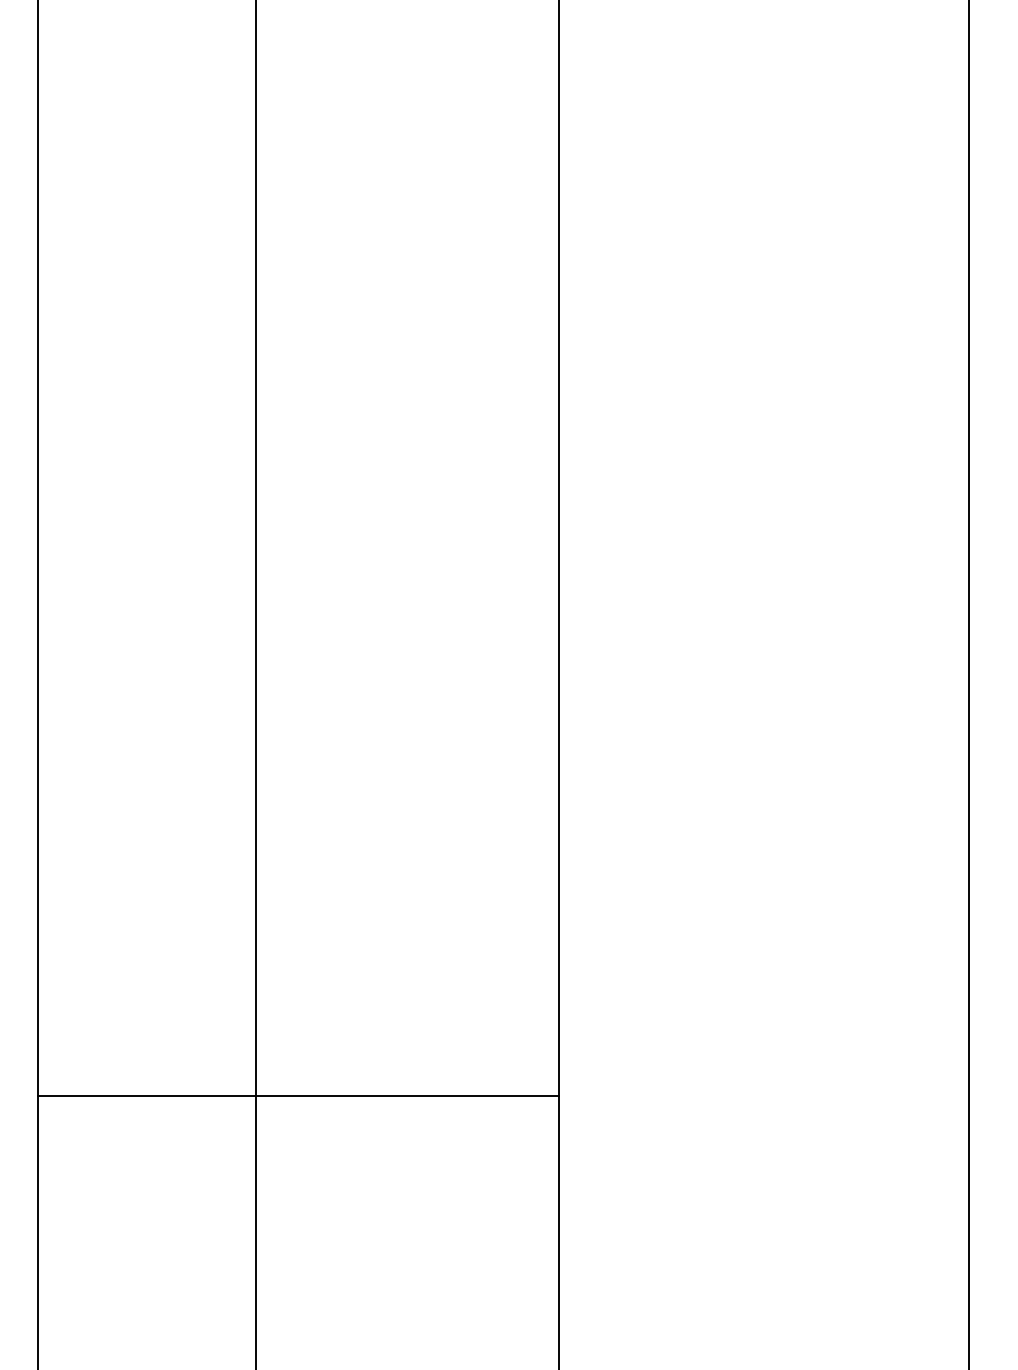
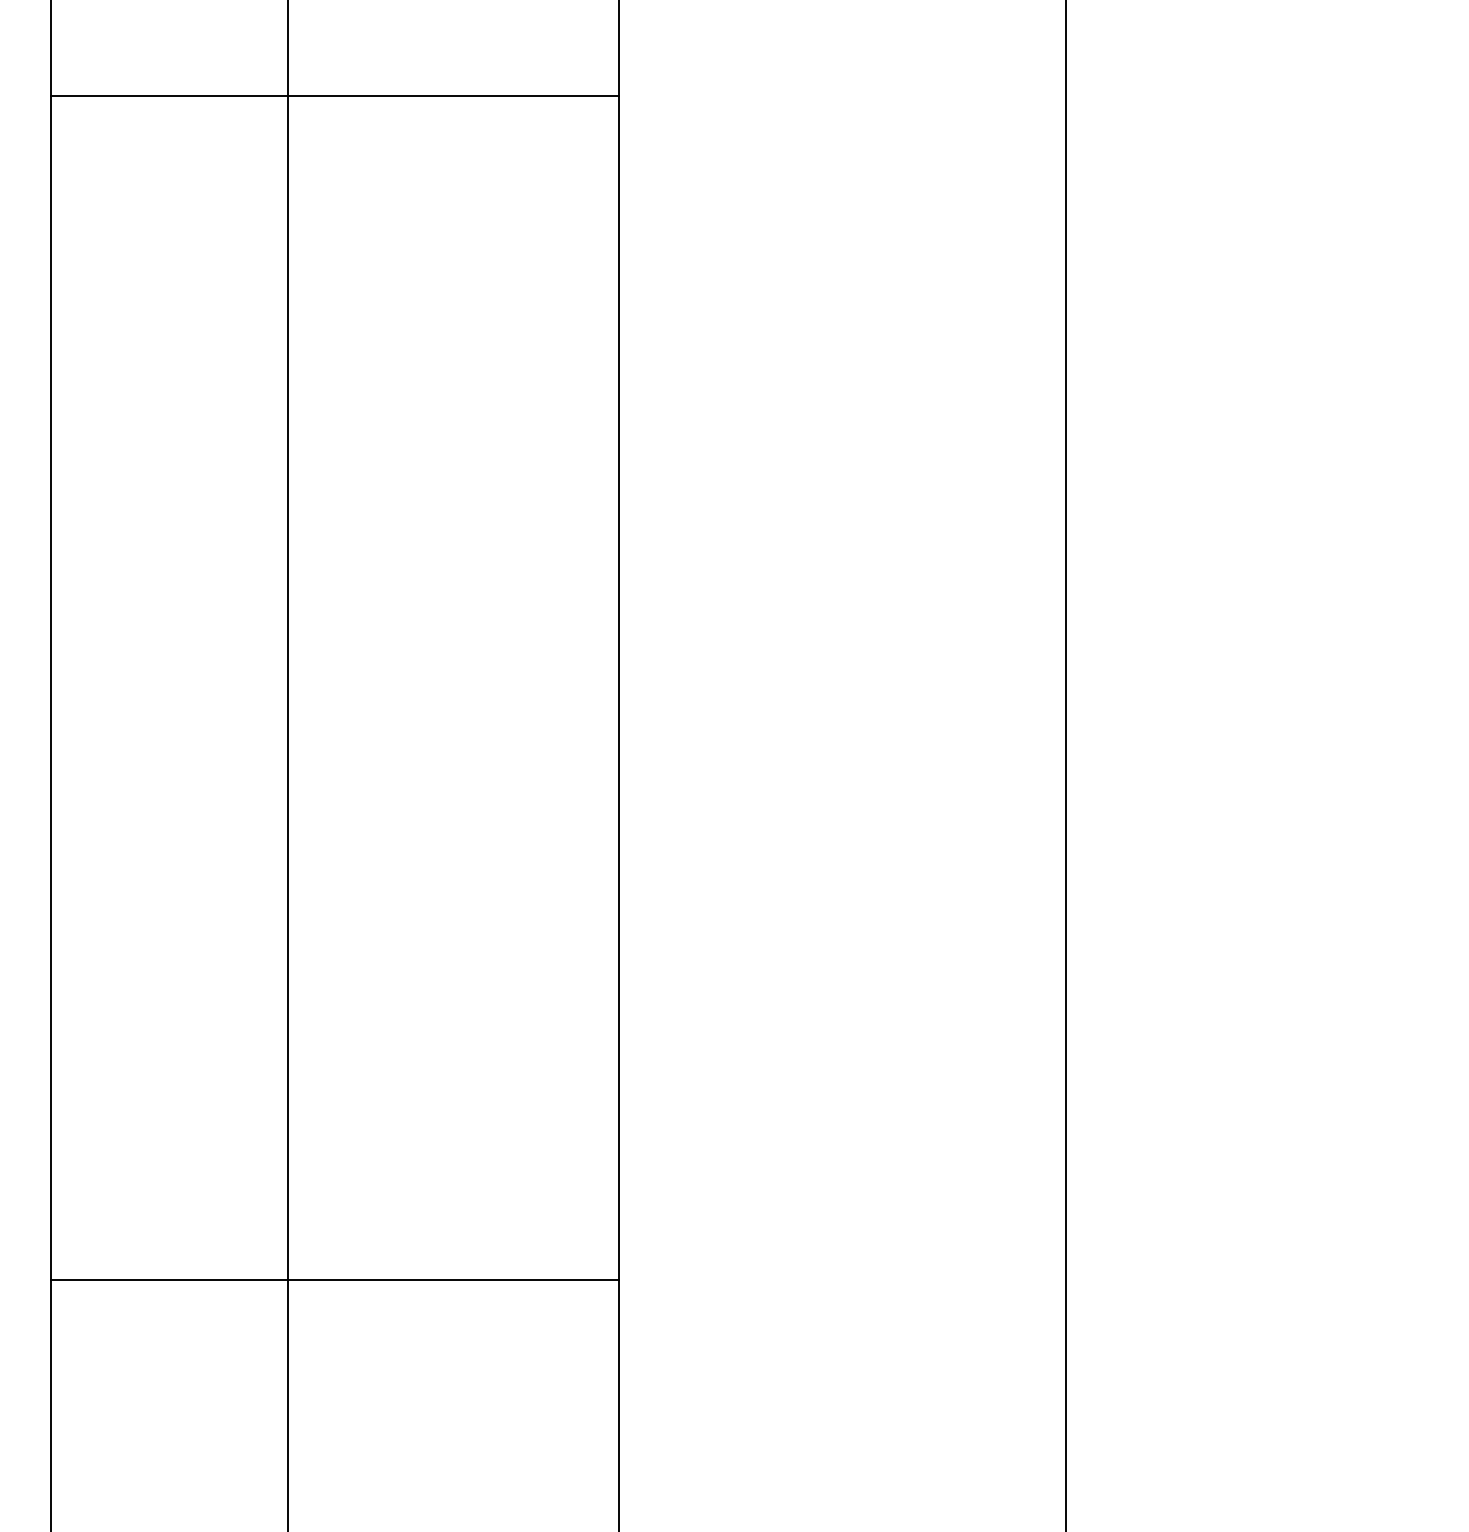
line: (299, 11) -> (335, 96), added

